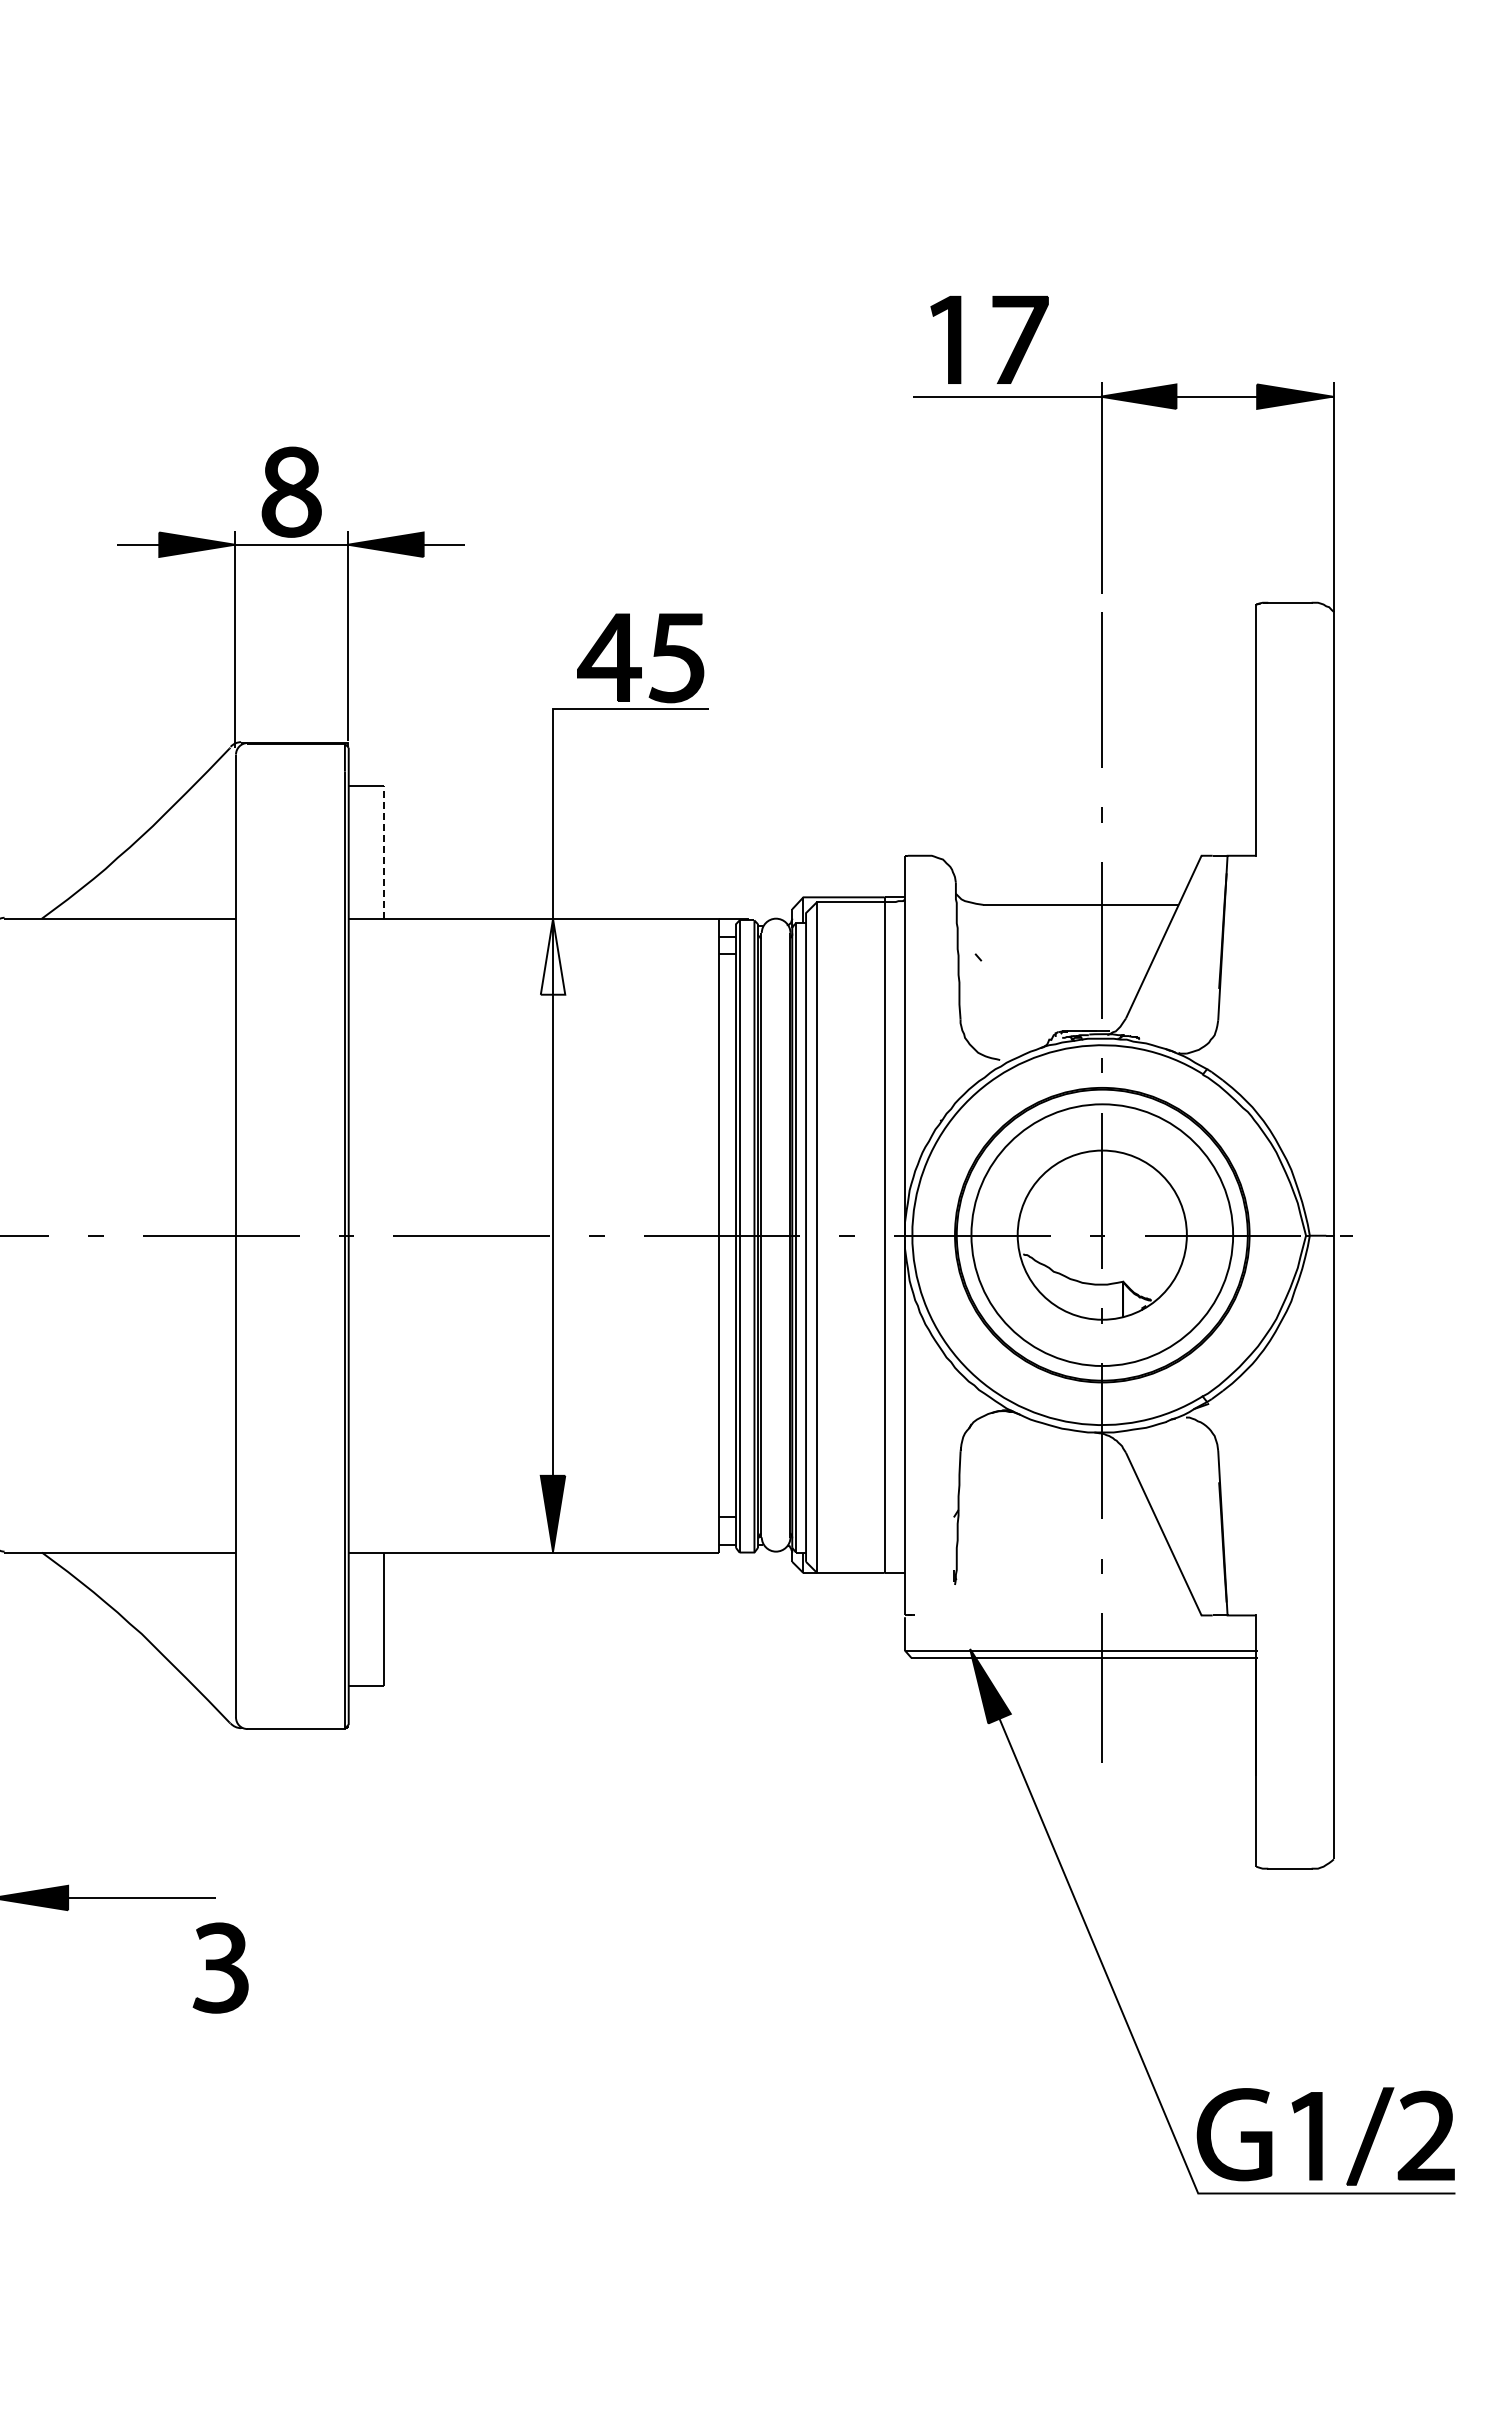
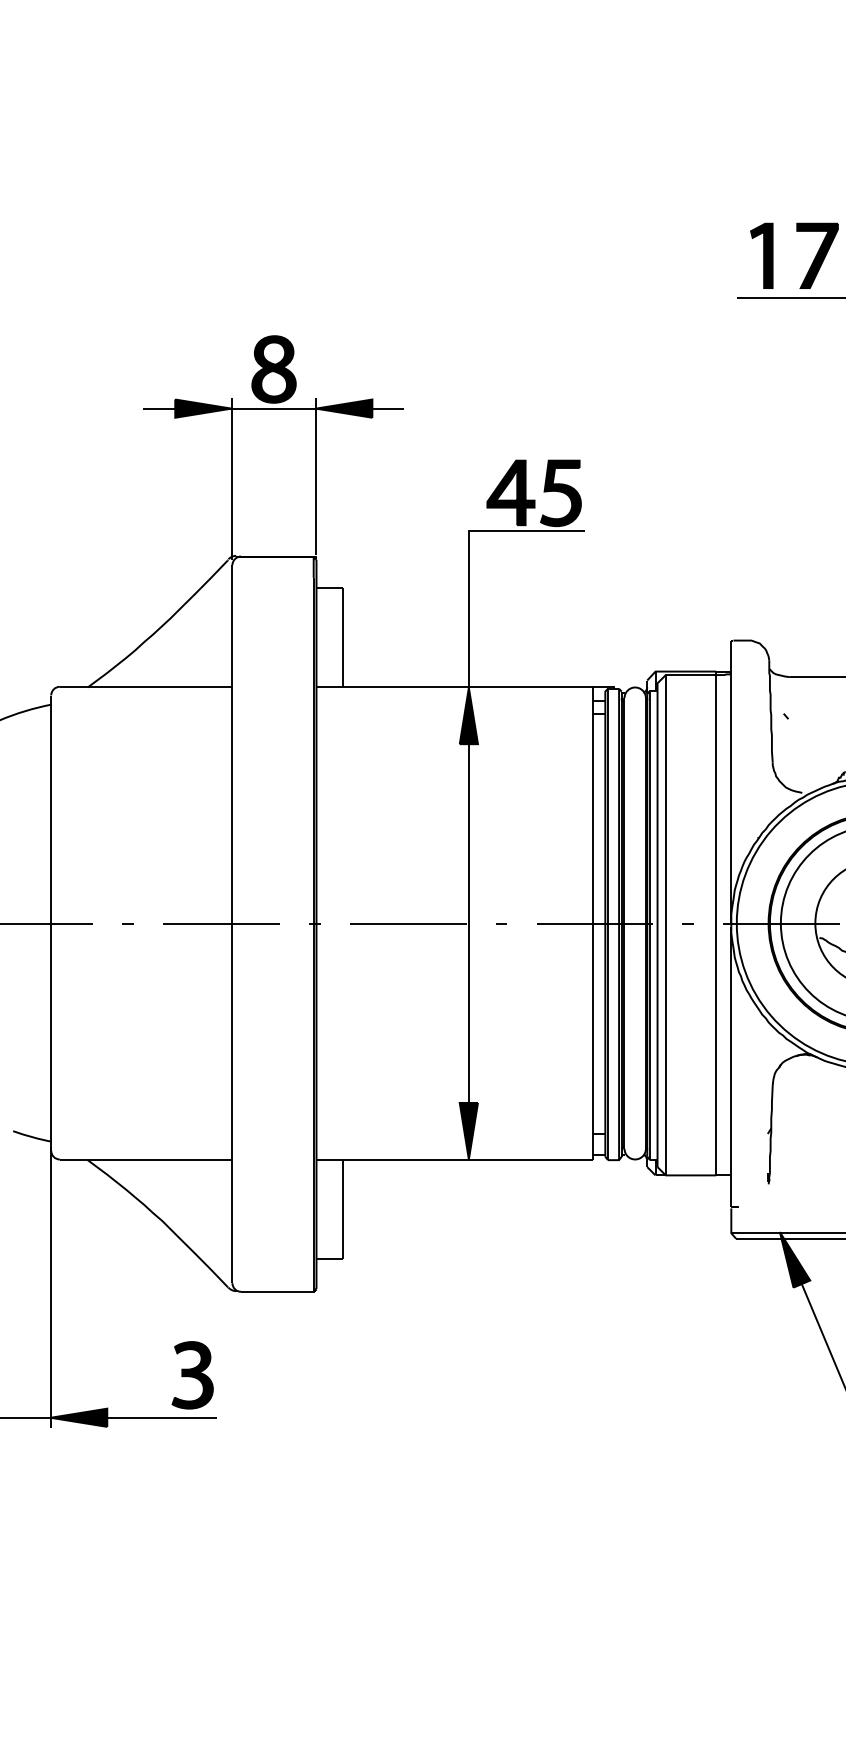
line: (383, 852) -> (342, 638), dashed -> solid
fill: (552, 956) -> (468, 715), added
part: (220, 1967) -> (192, 1374), moved

